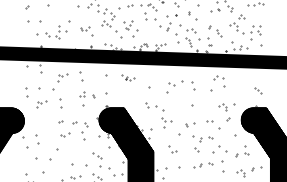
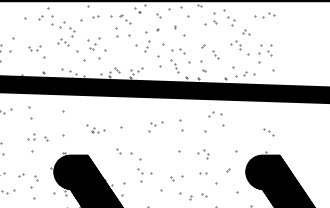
part: (128, 77) -> (96, 129), moved
part: (174, 86) -> (155, 126), size x0.62
part: (222, 107) -> (202, 154), moved

